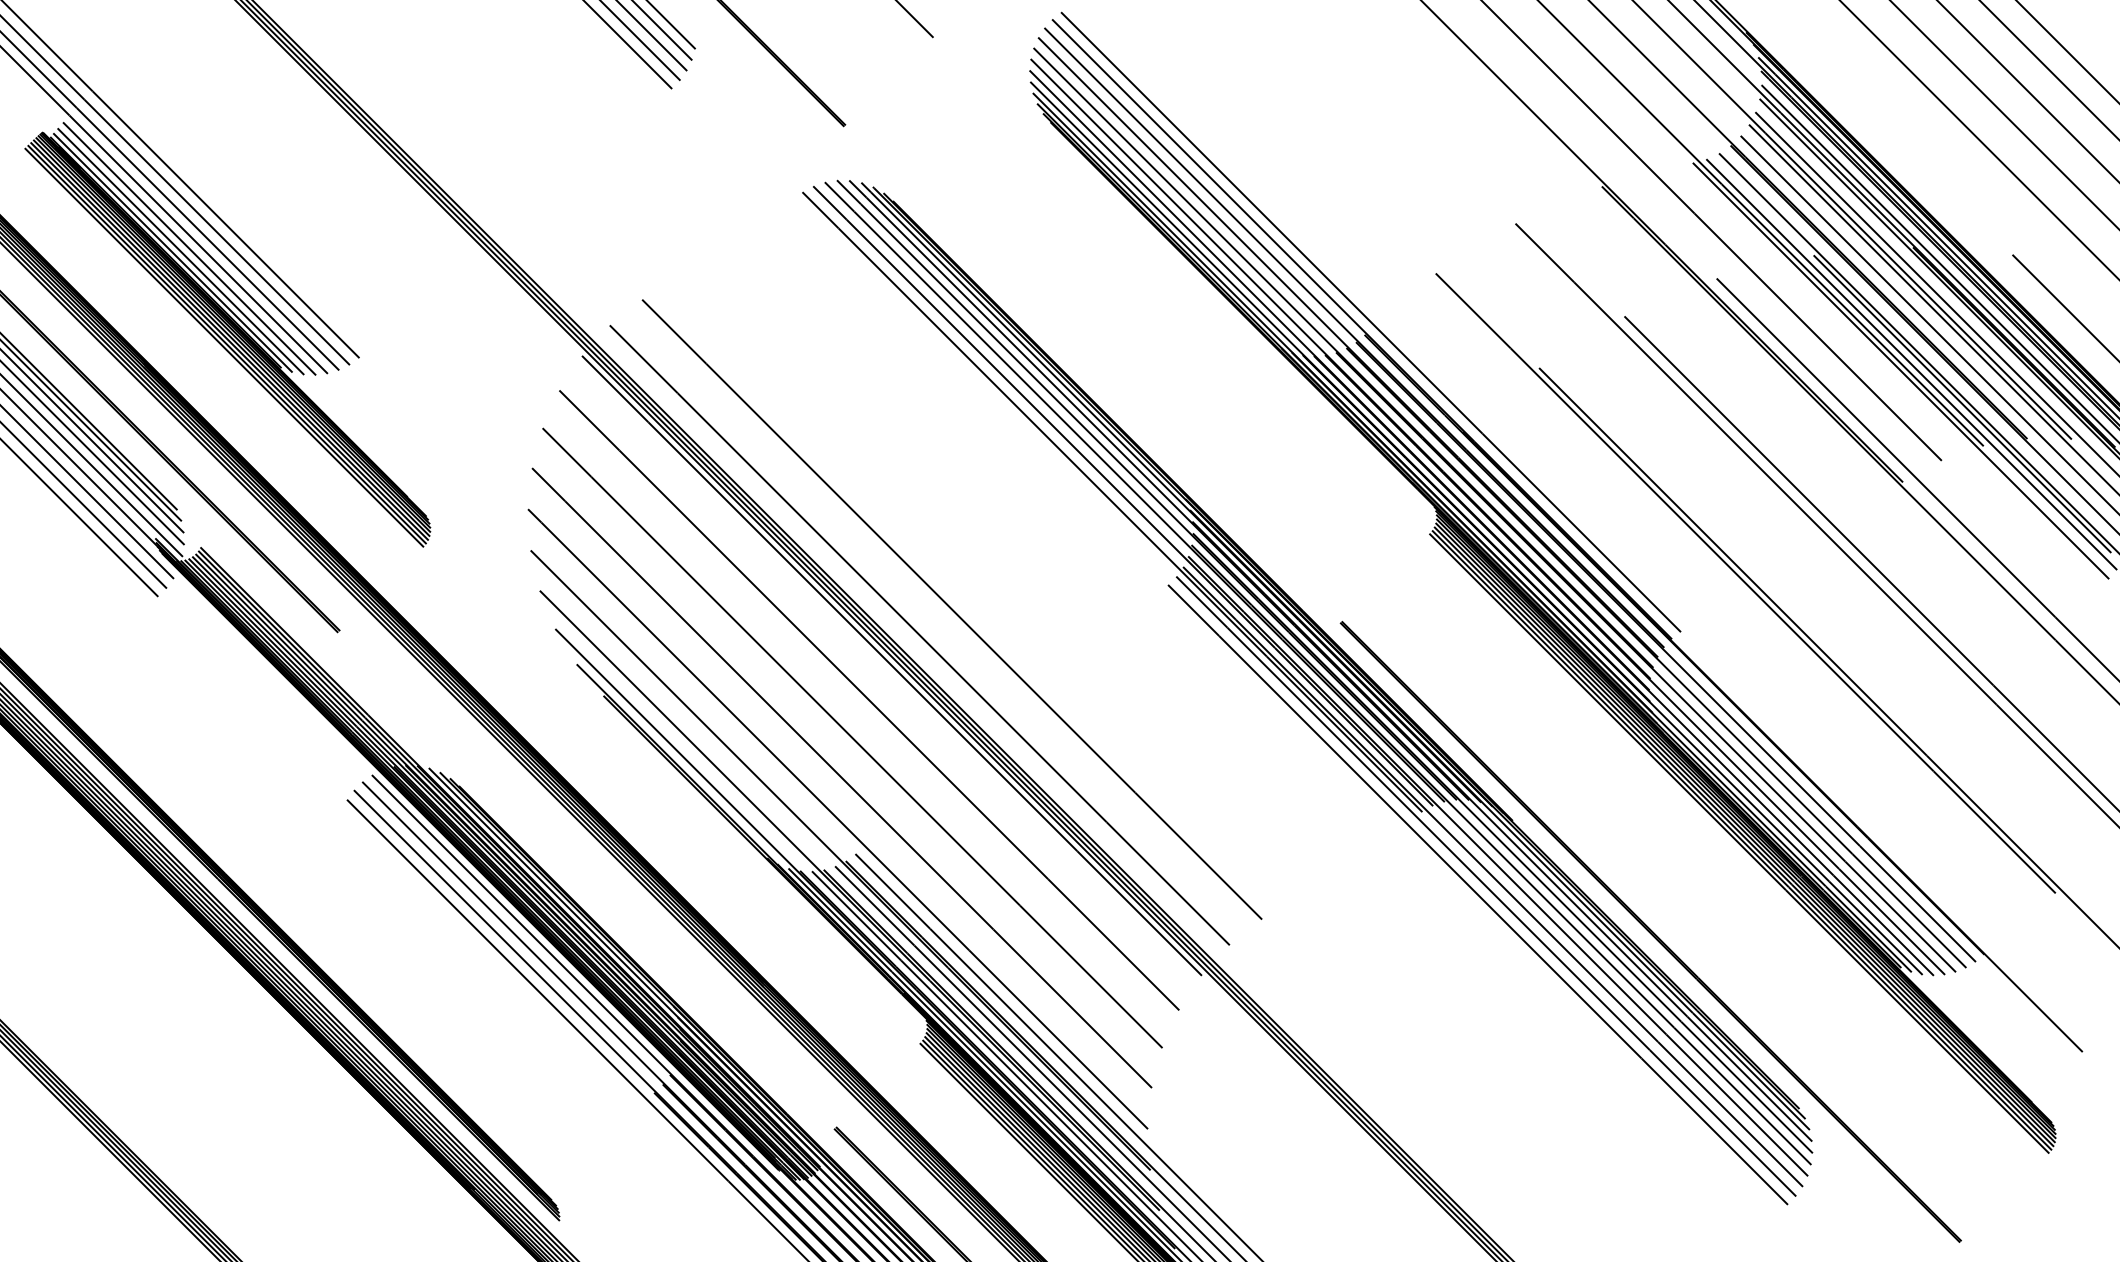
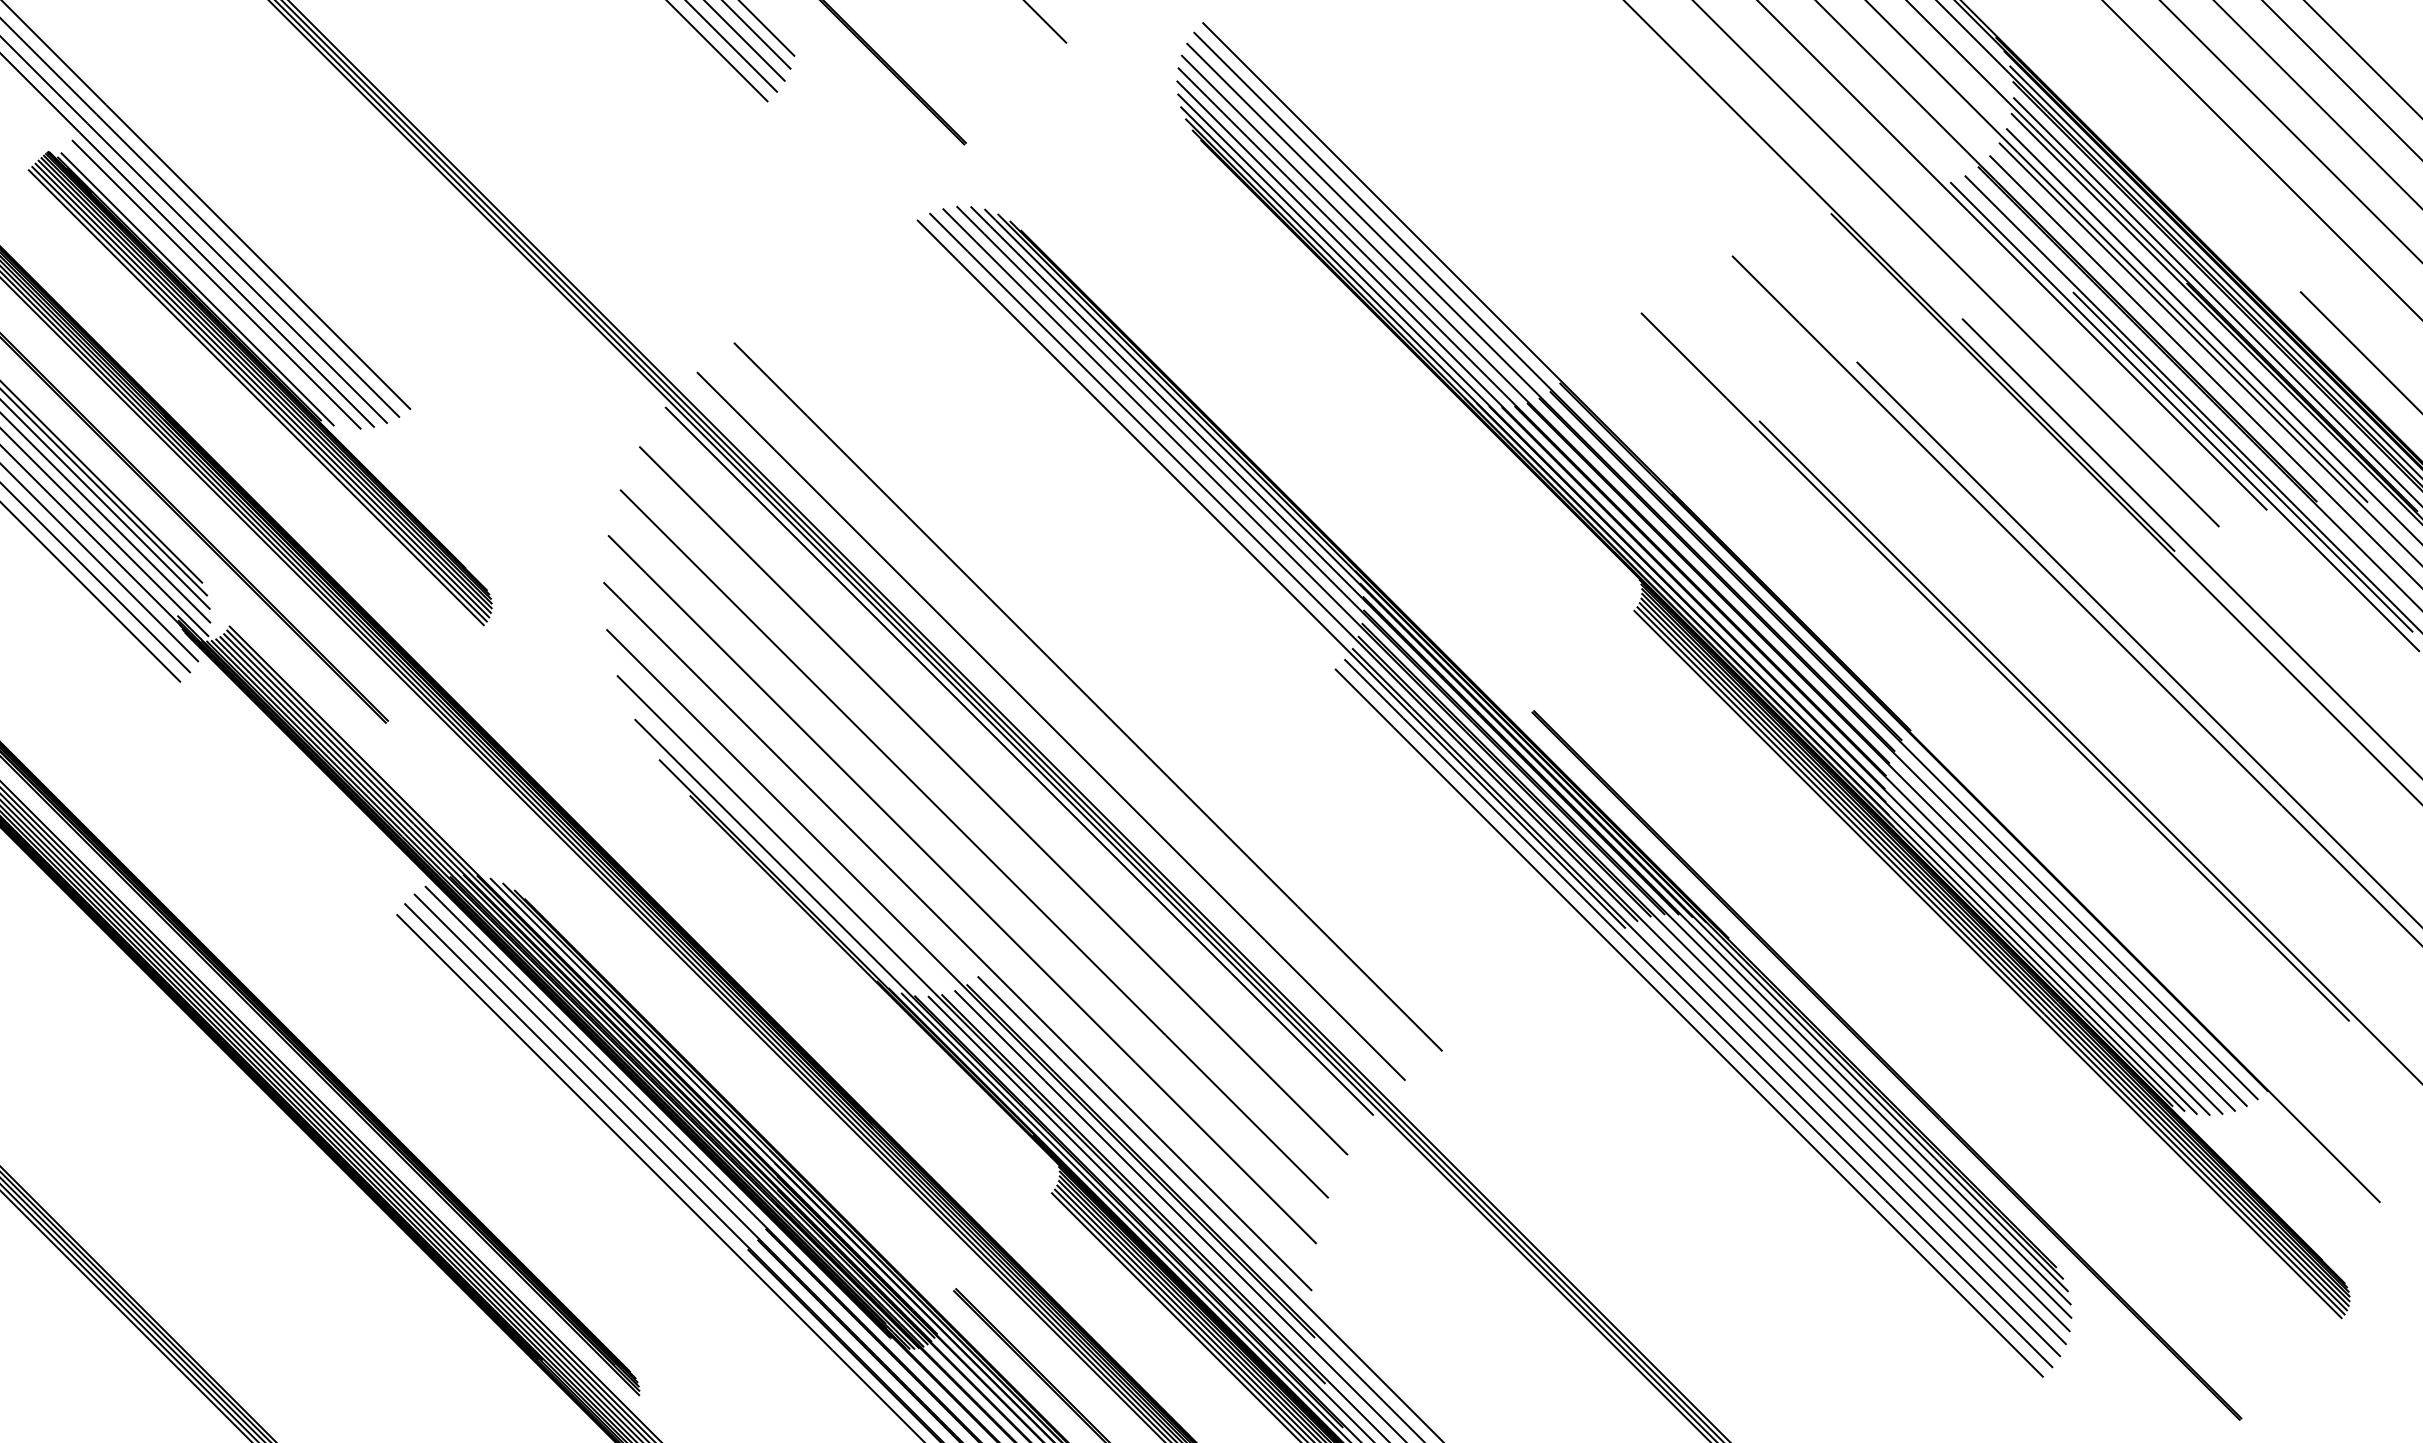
line: (180, 251) -> (206, 287), removed
line: (1370, 322) -> (1566, 368), removed
line: (1900, 371) -> (2172, 424), removed

